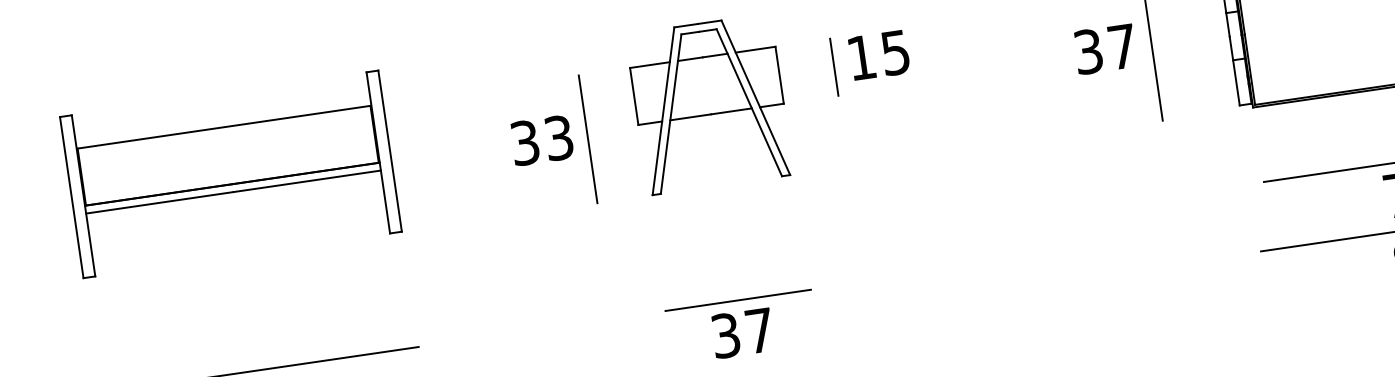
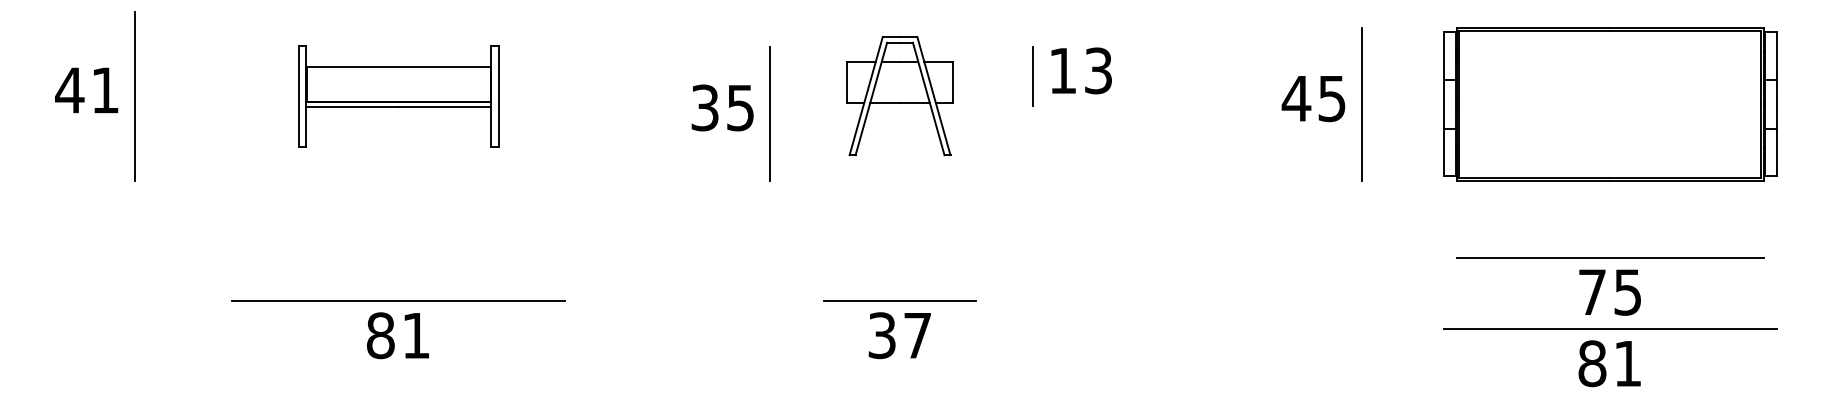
text: (1104, 49) -> (1313, 98), 37 -> 45
text: (895, 52) -> (1098, 70), 15 -> 13
part: (709, 104) -> (899, 95), size x0.7
text: (558, 137) -> (740, 107), 33 -> 35
part: (230, 174) -> (398, 96), size x0.6

